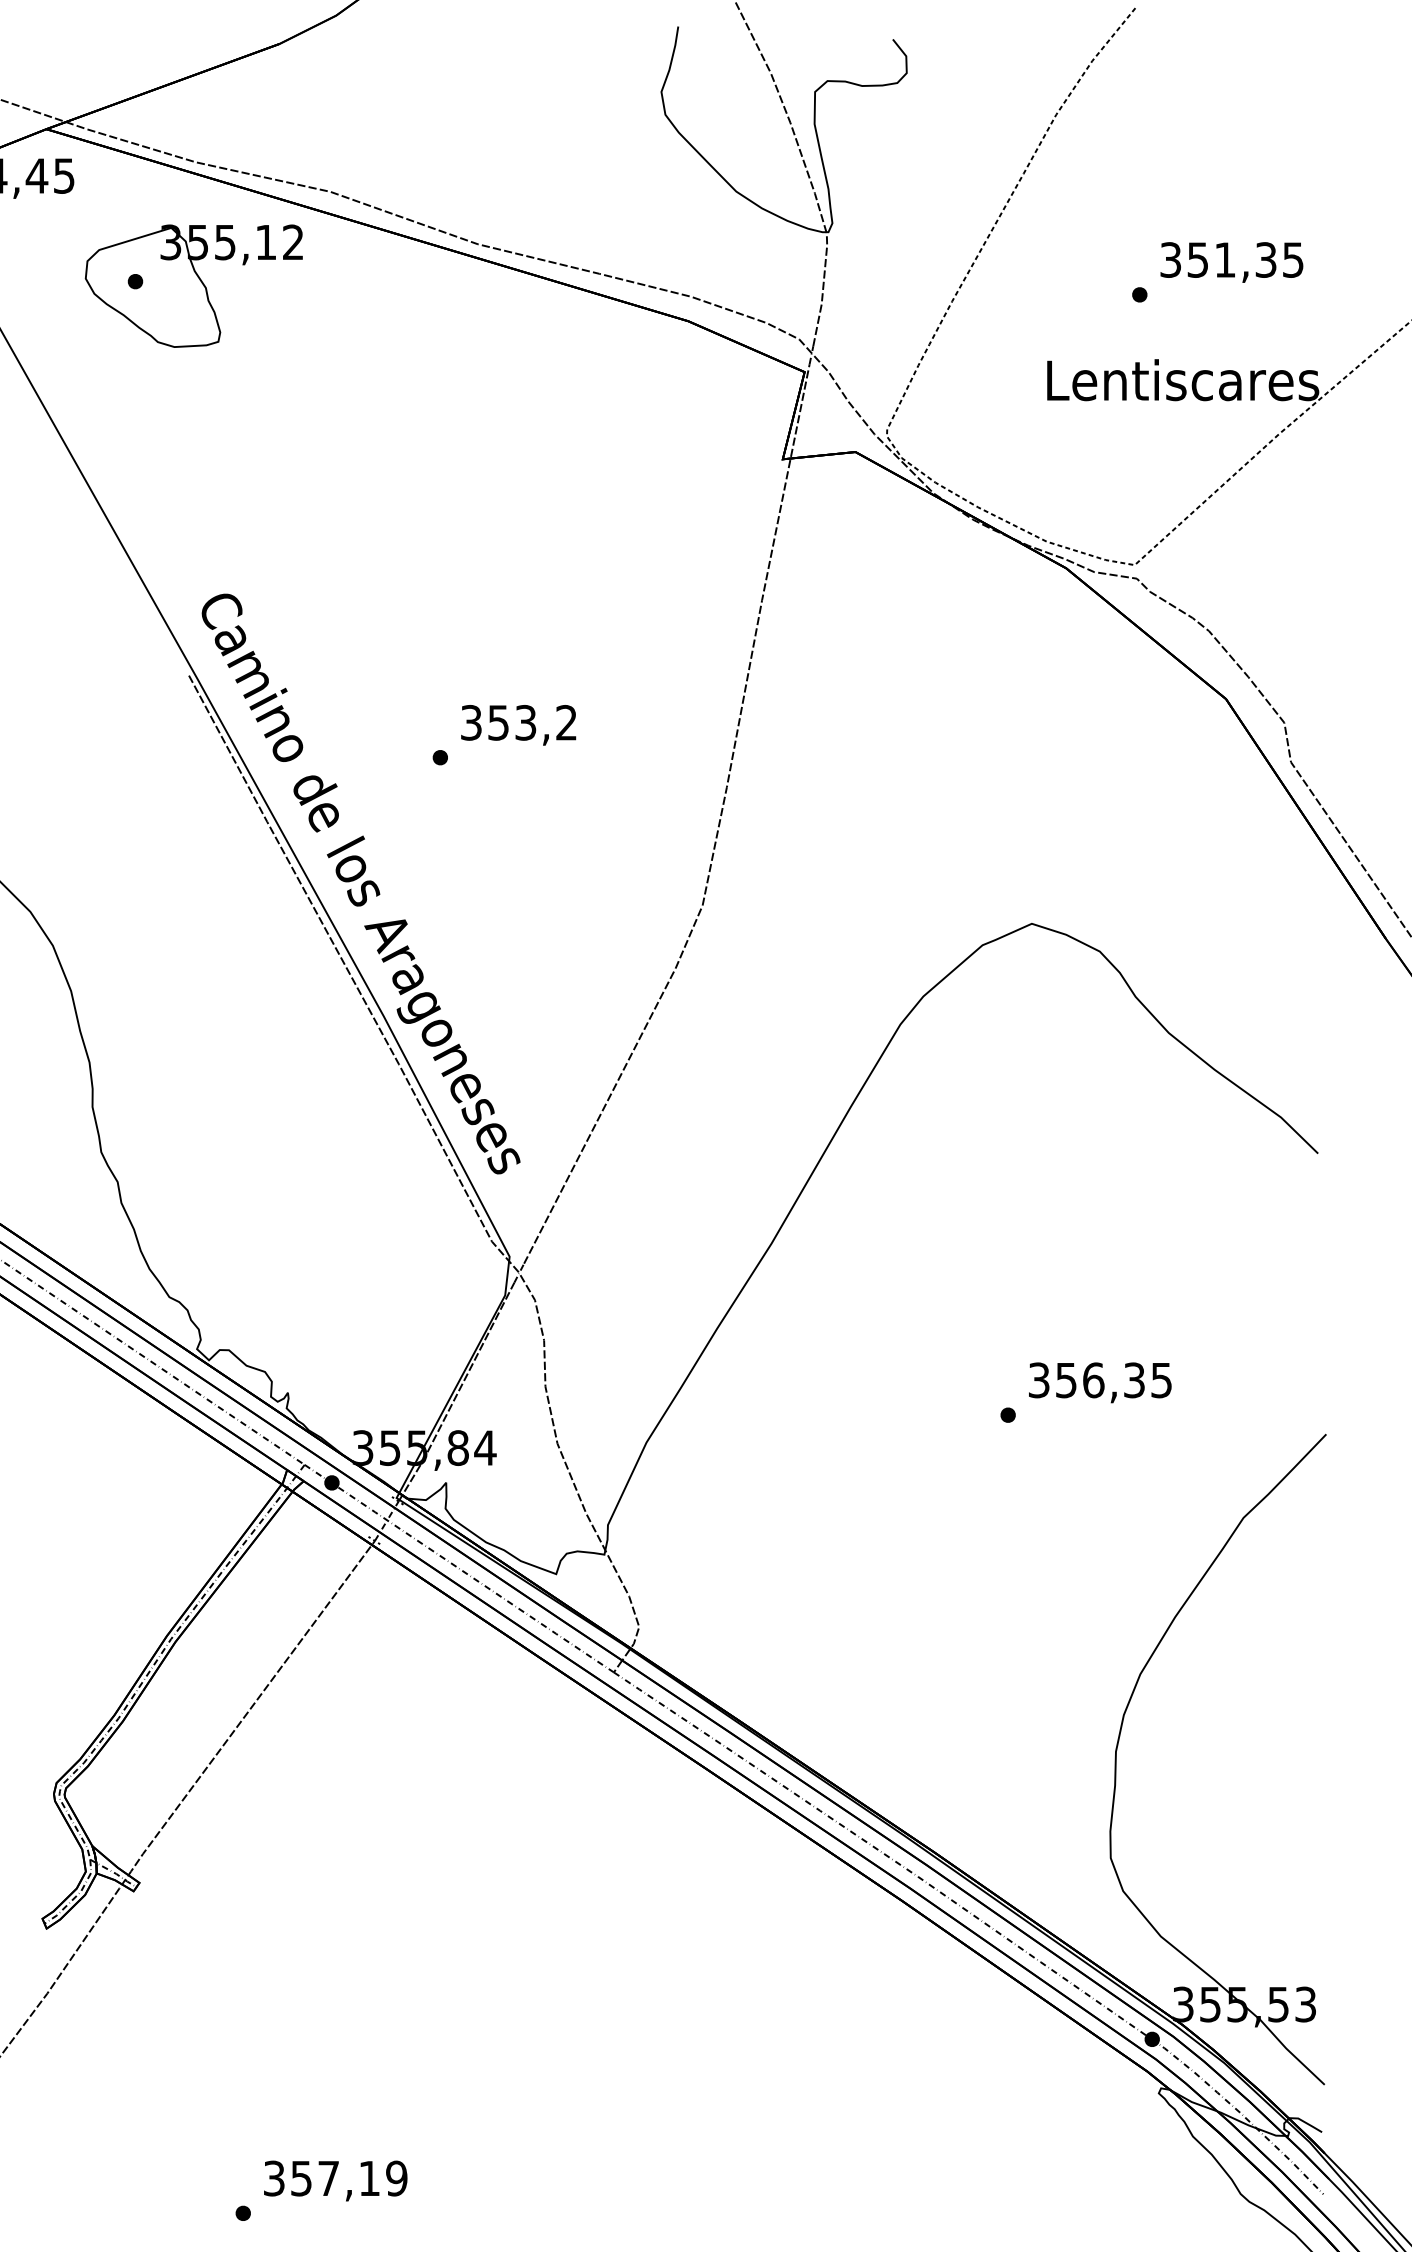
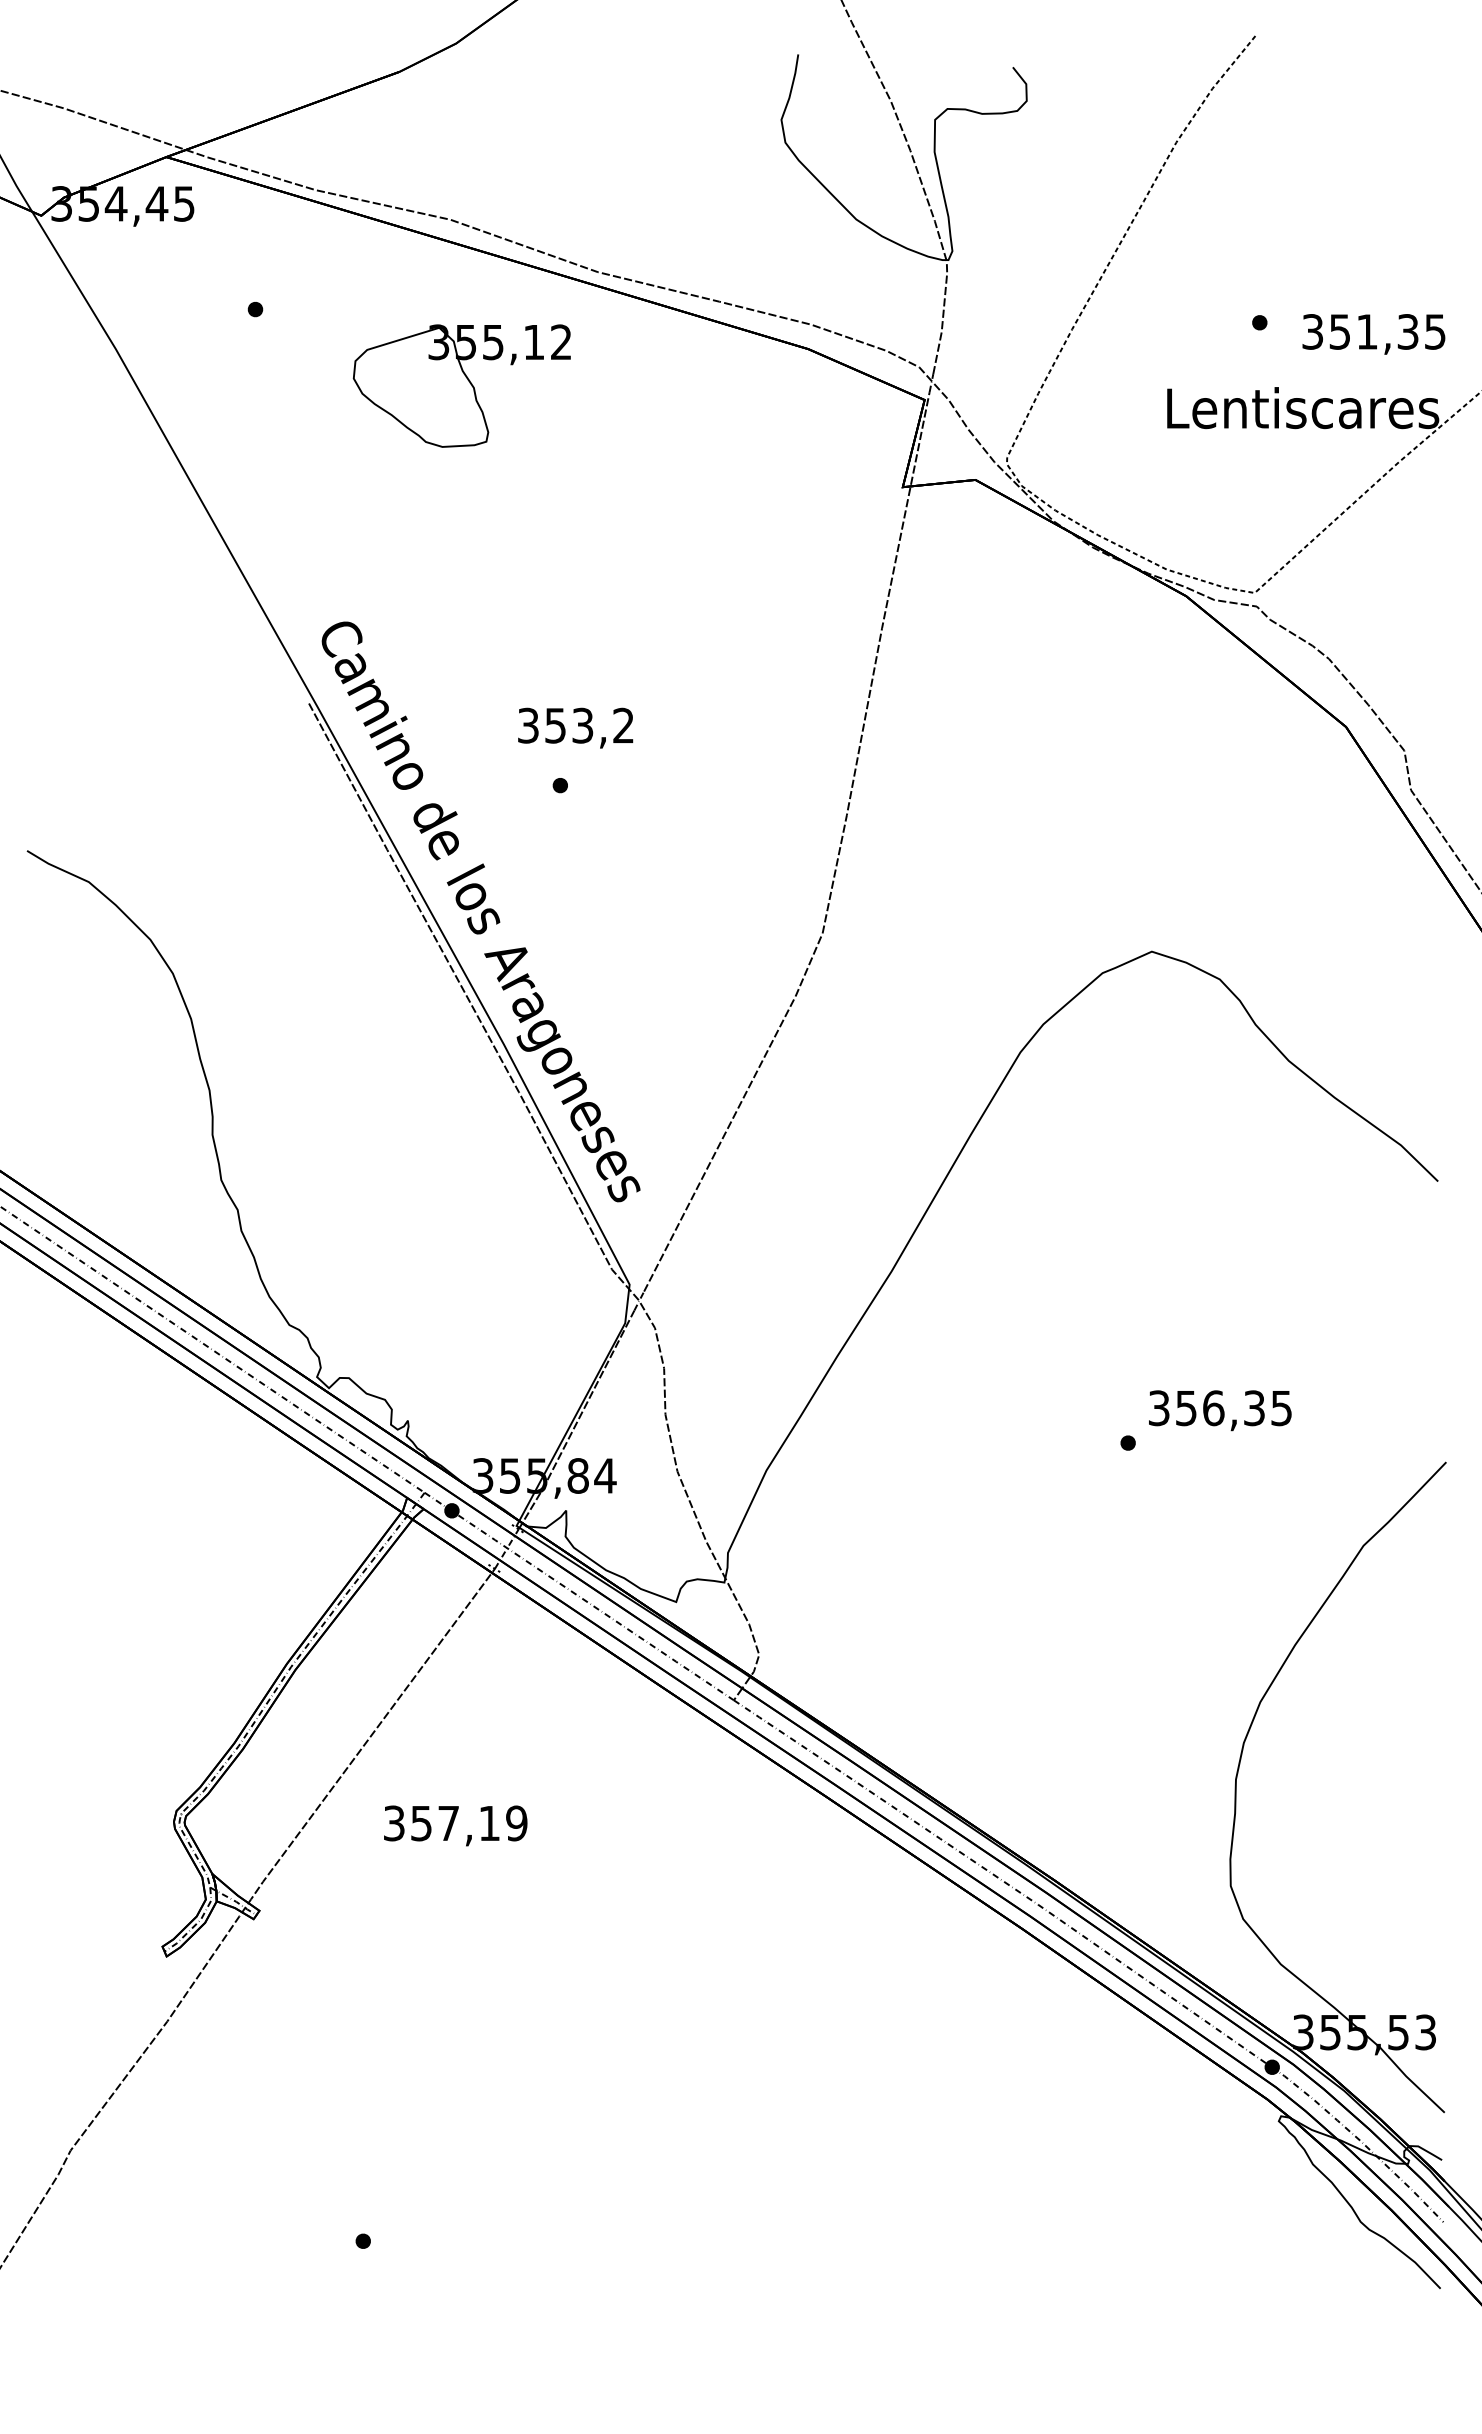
text: (1231, 262) -> (1373, 334), moved
part: (193, 285) -> (461, 385), moved
text: (518, 724) -> (575, 727), moved
text: (335, 2180) -> (455, 1825), moved

